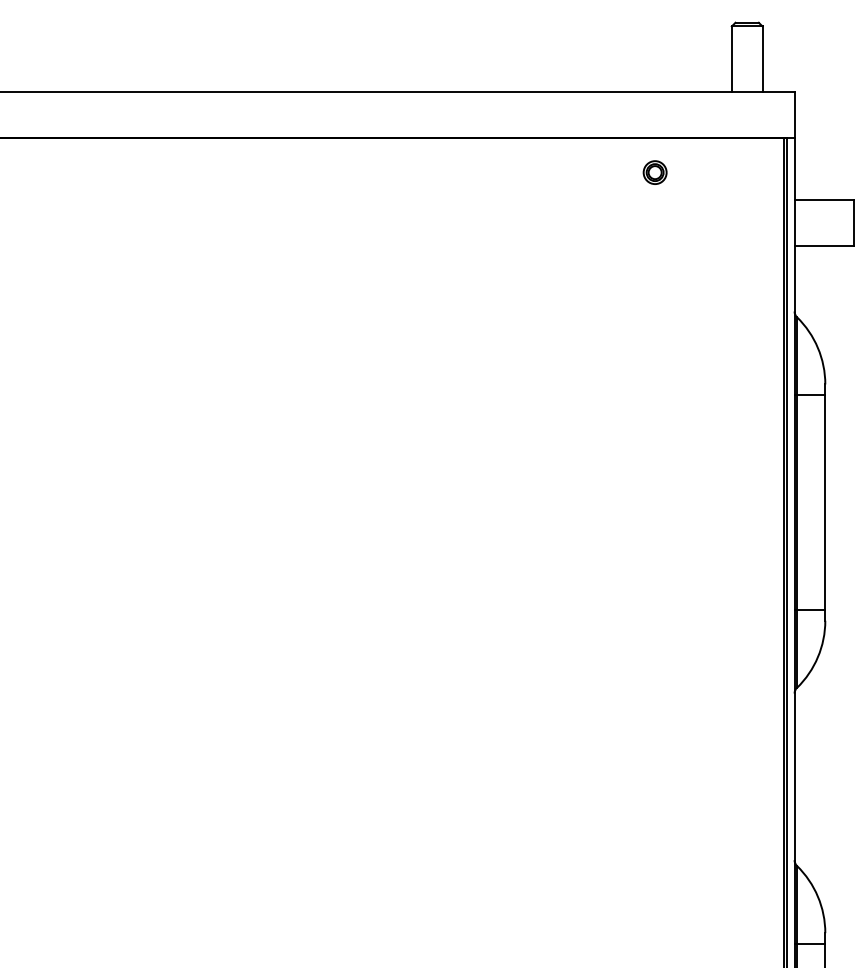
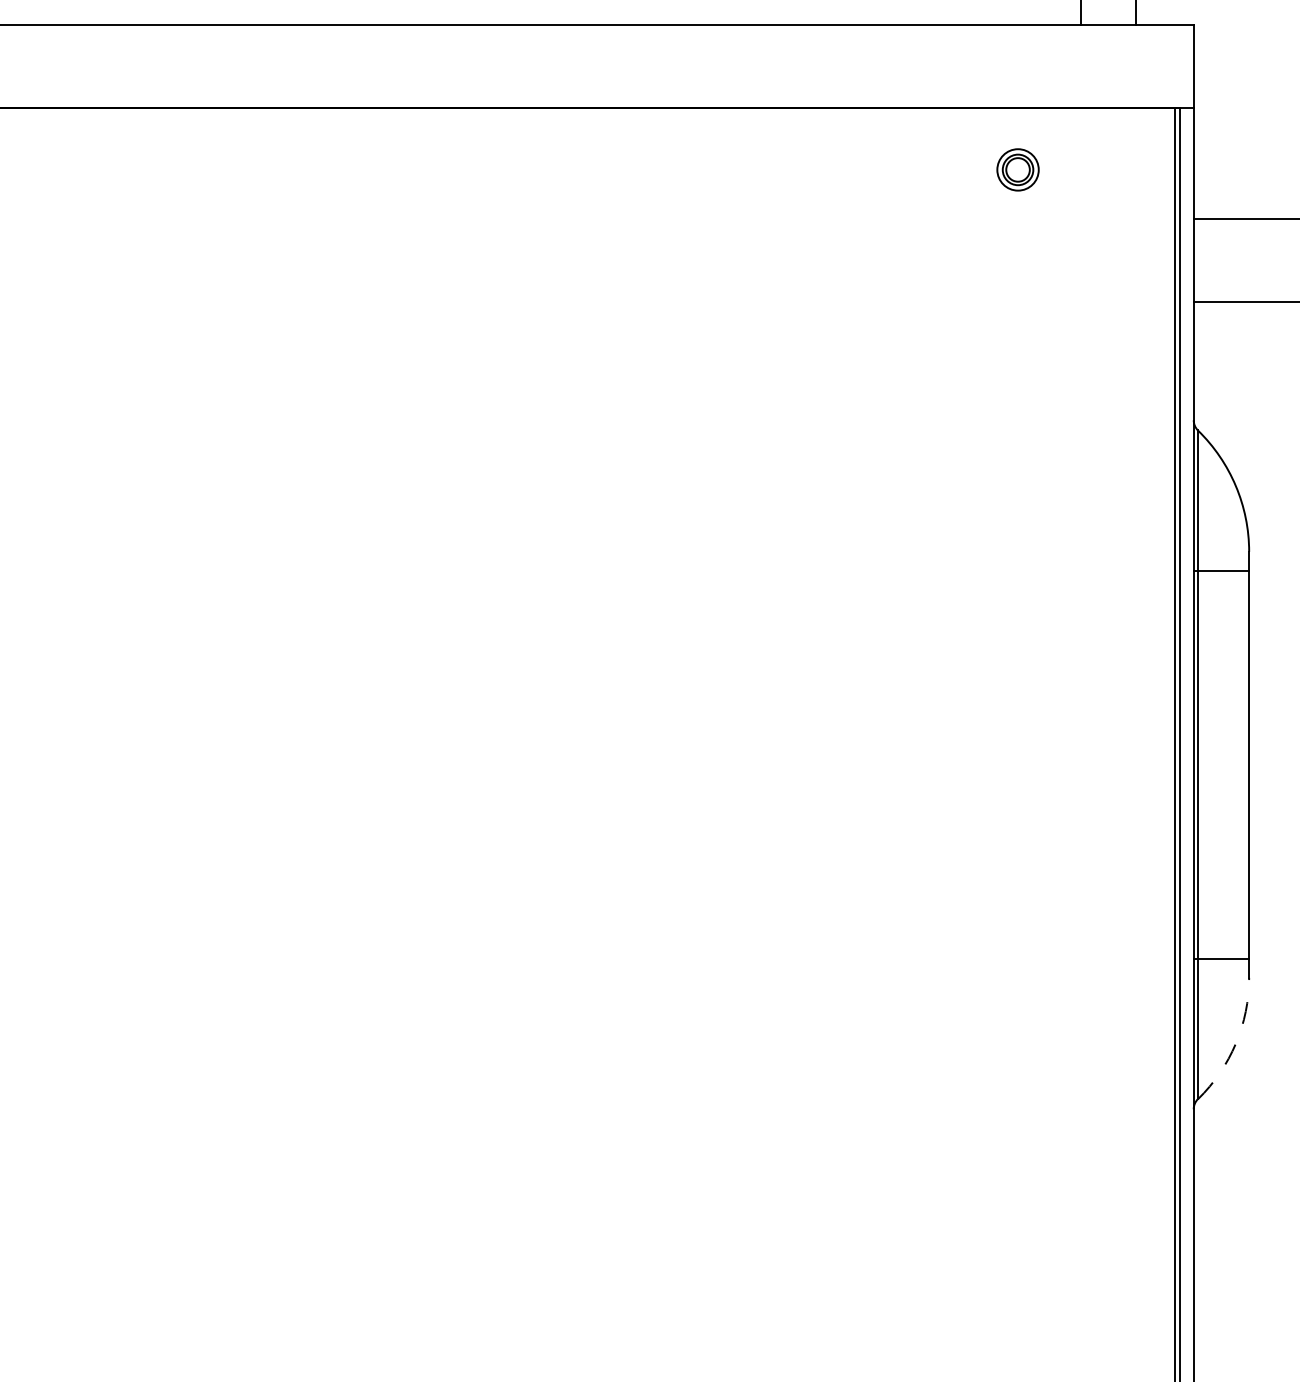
part: (654, 172) -> (1016, 169), moved
arc: (817, 657) -> (1235, 1044), solid -> dashed

